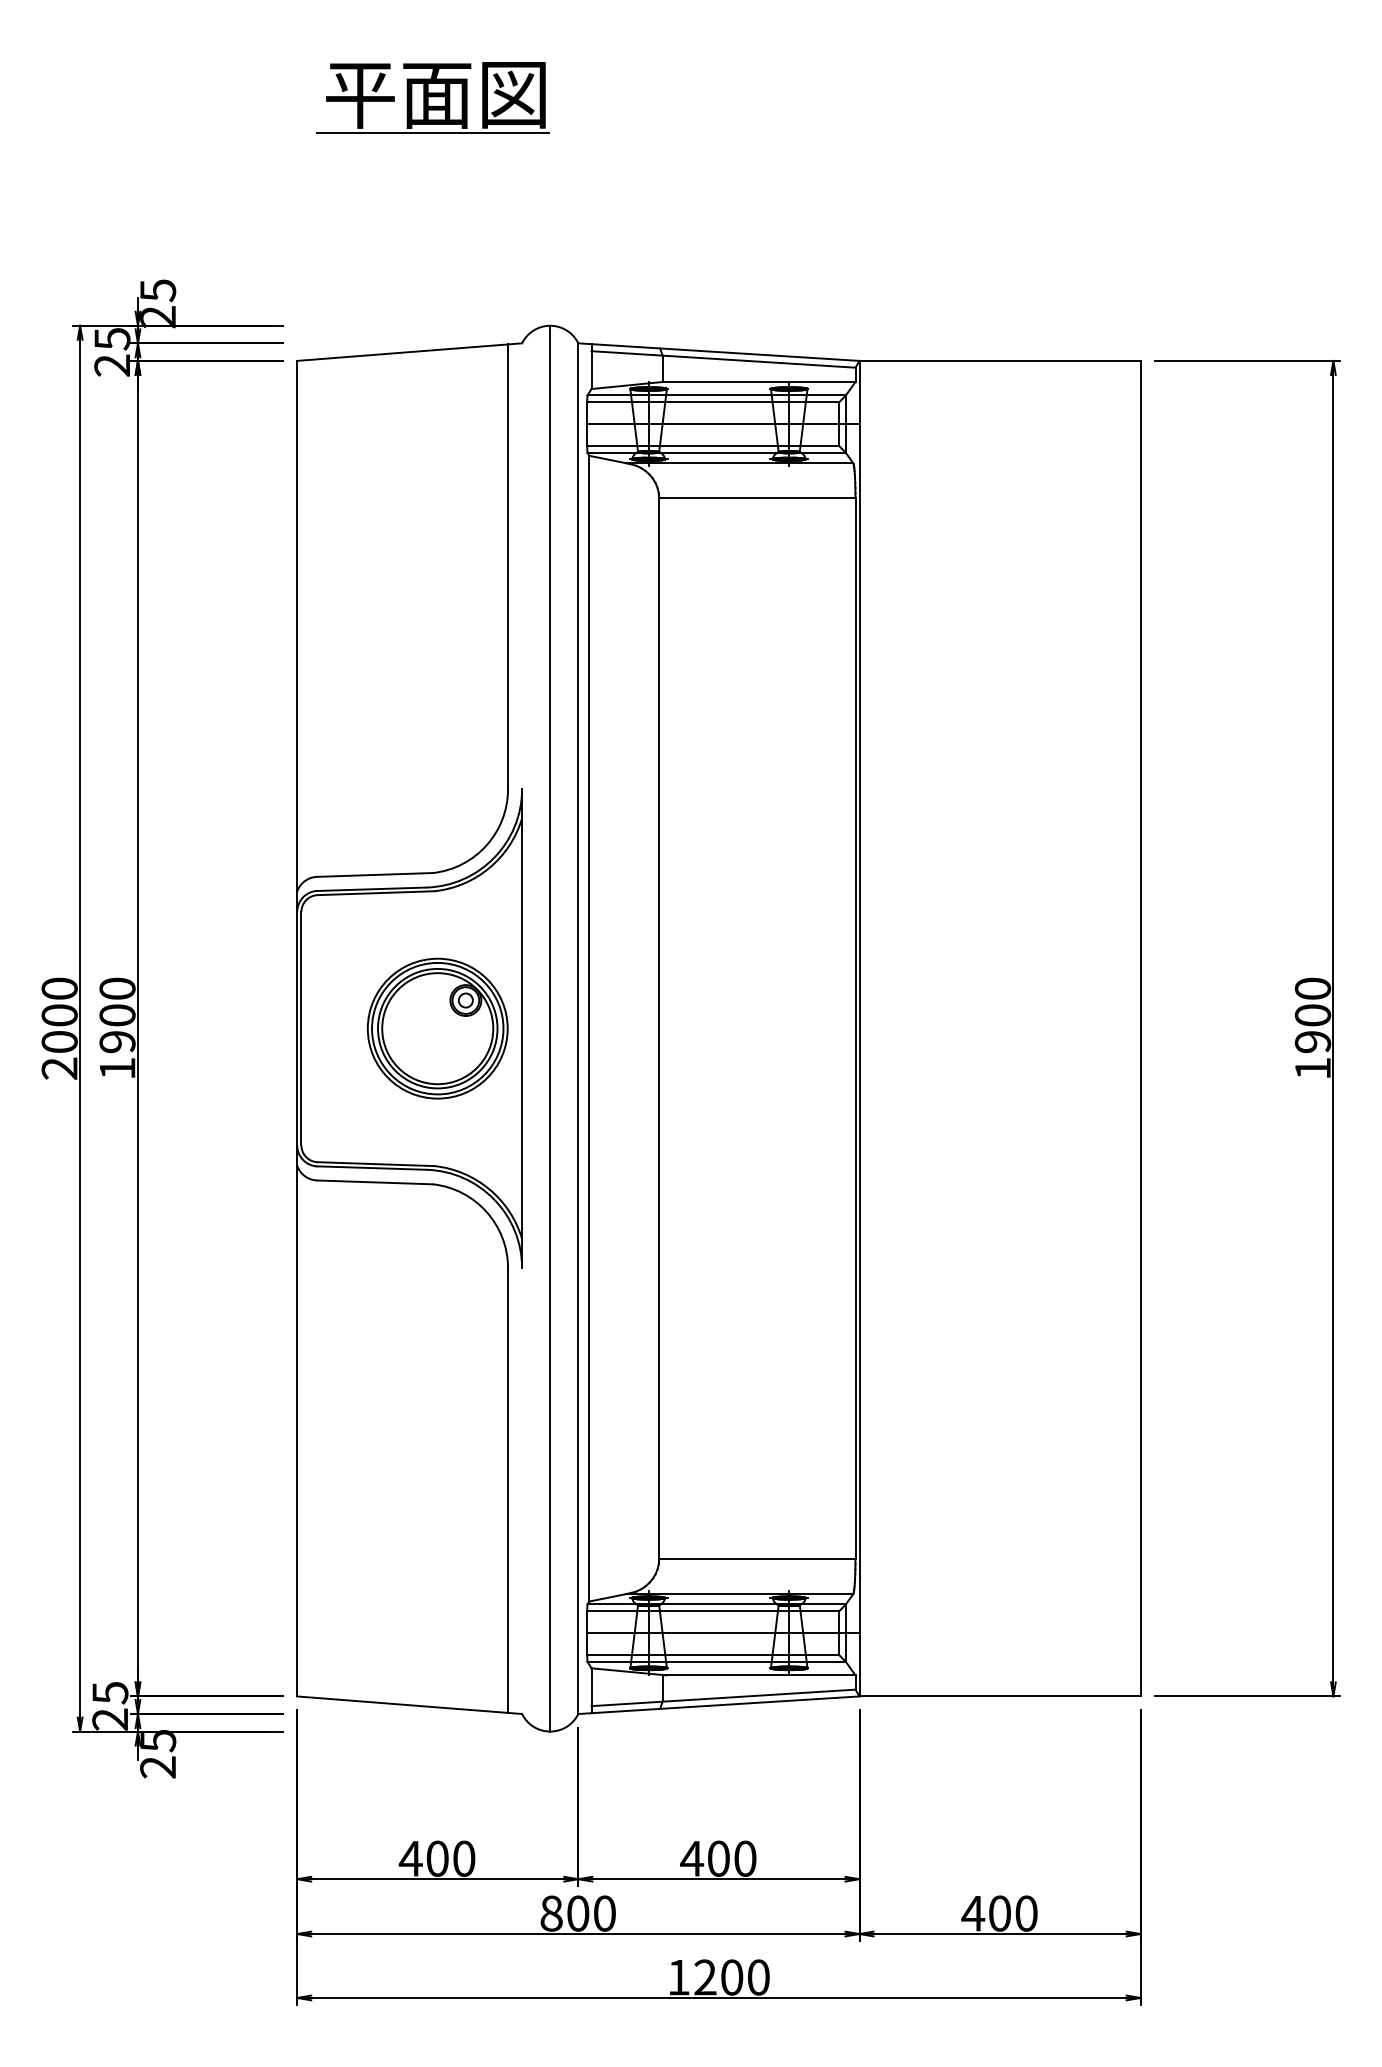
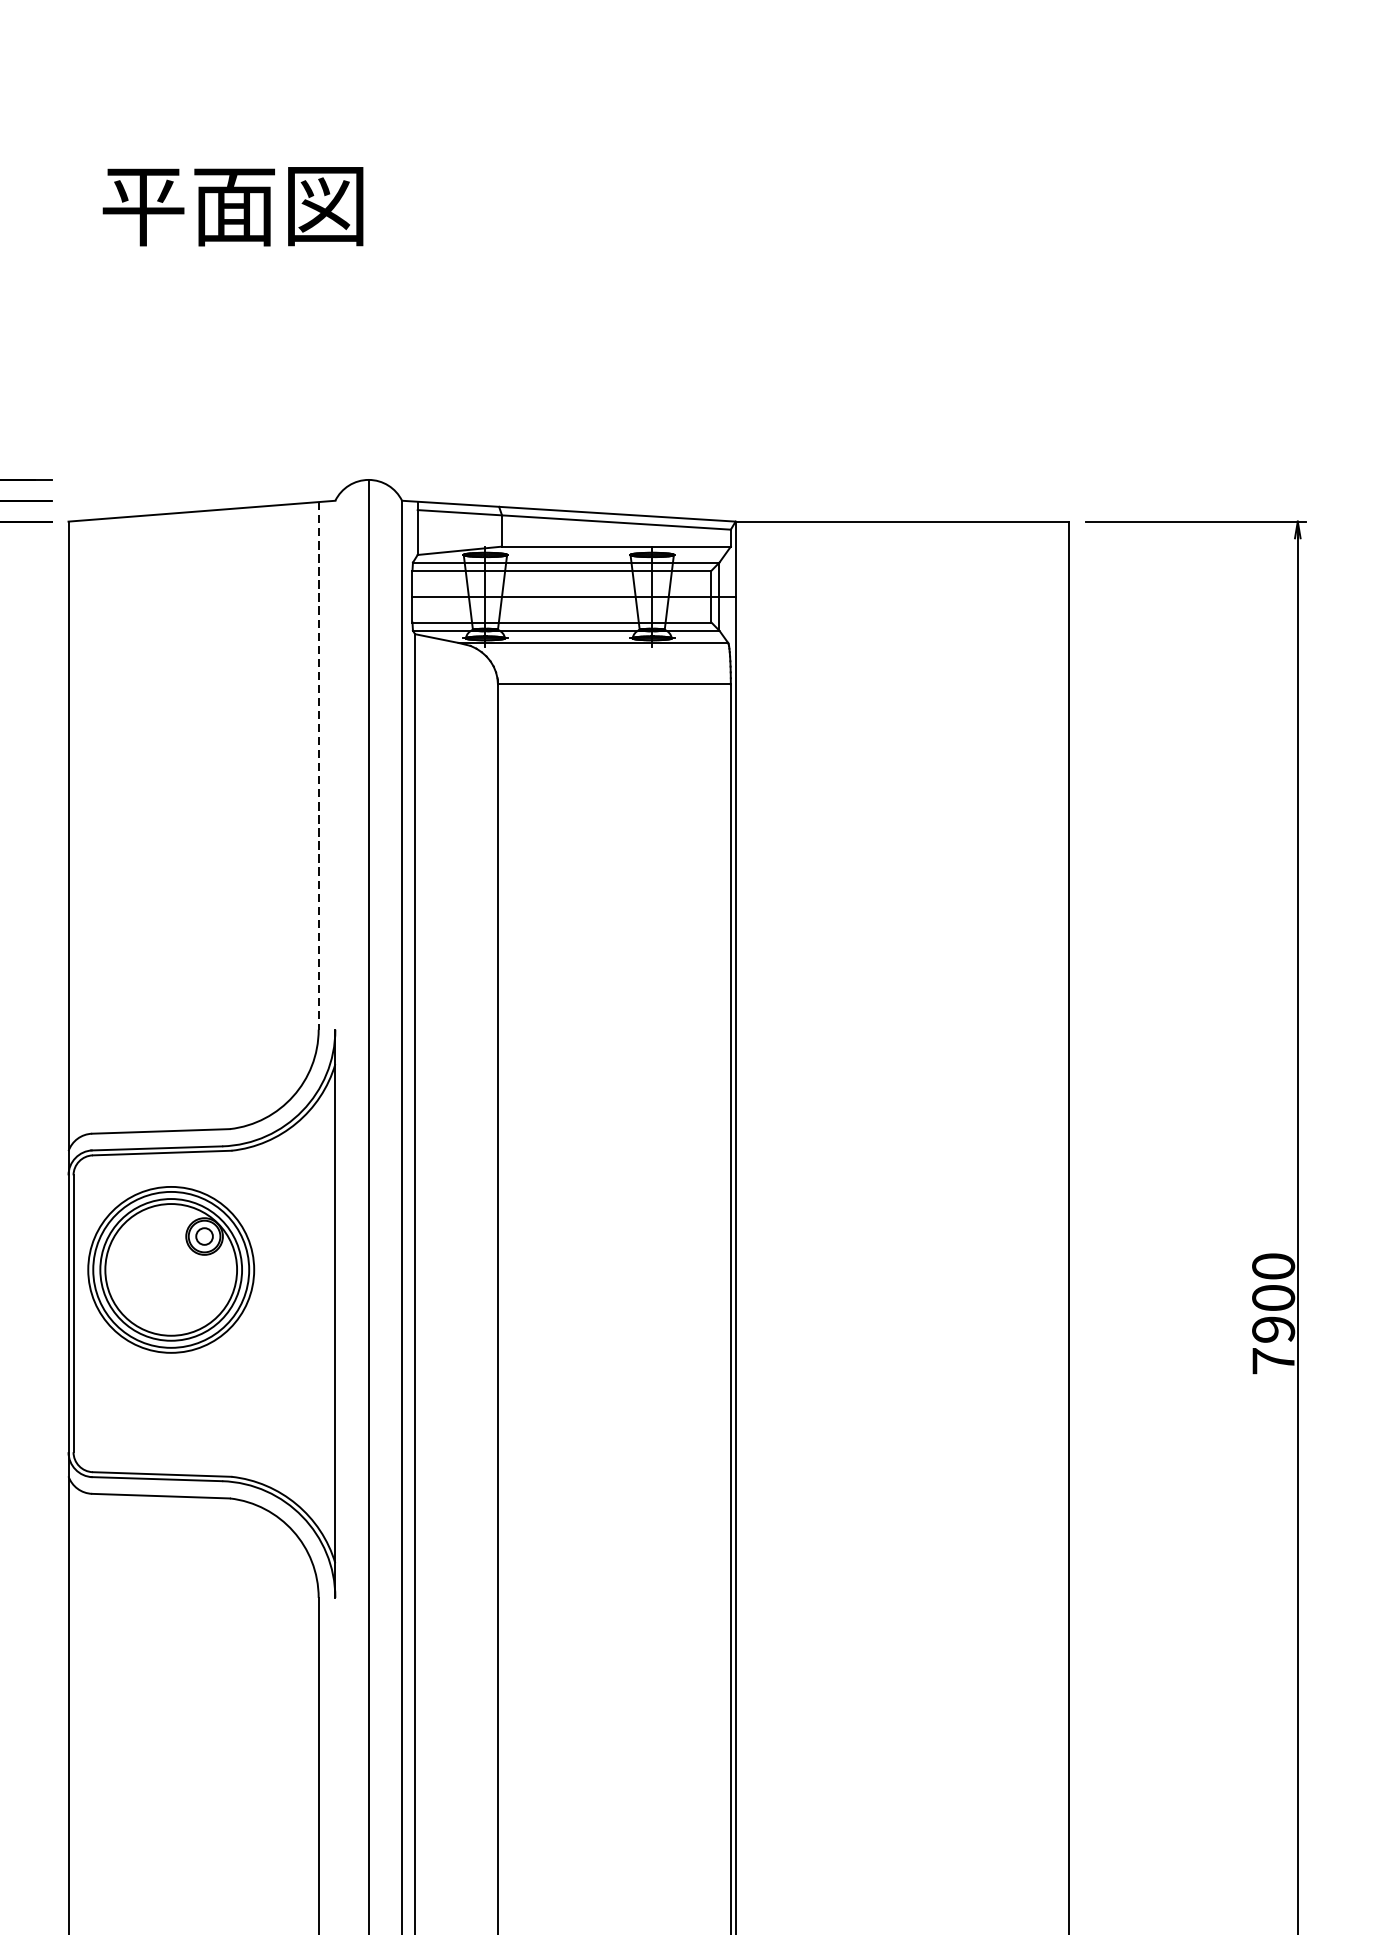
line: (433, 133) -> (230, 251), removed
line: (508, 567) -> (319, 766), solid -> dashed
part: (437, 1028) -> (170, 1269), moved
text: (1312, 1068) -> (1272, 1361), 1900 -> 7900

